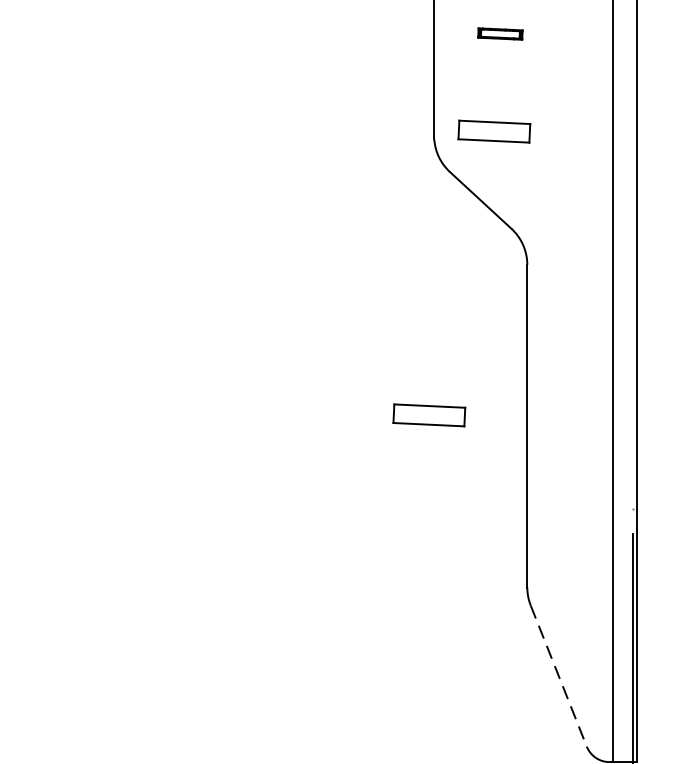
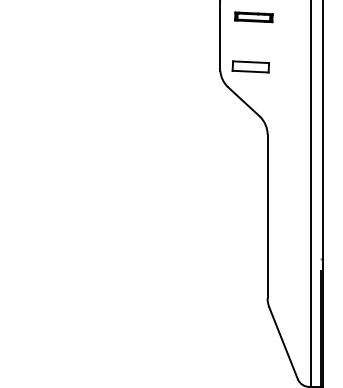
part: (499, 34) -> (253, 17), size x1.67
part: (428, 414) -> (217, 210), removed
line: (558, 676) -> (283, 343), dashed -> solid

